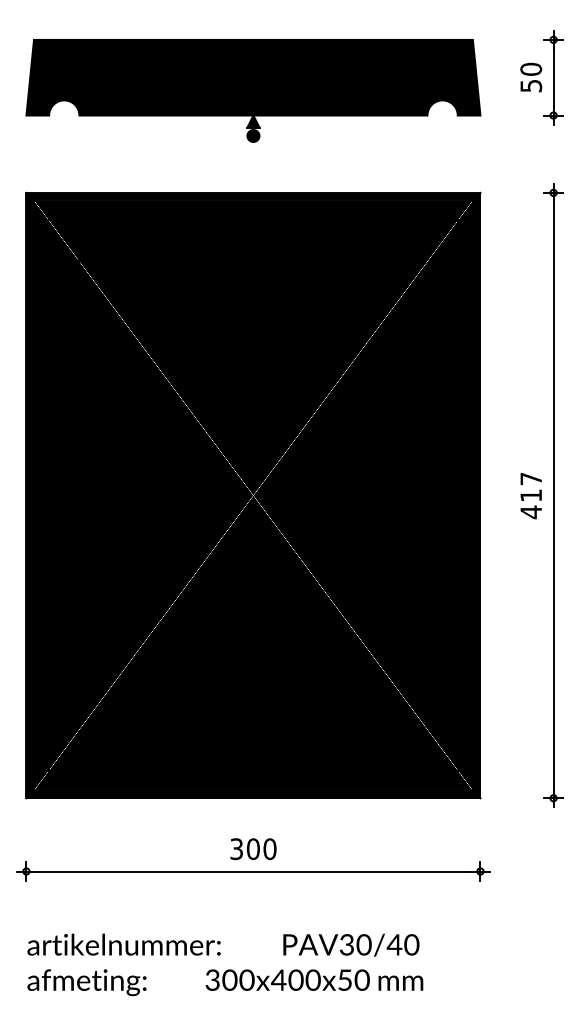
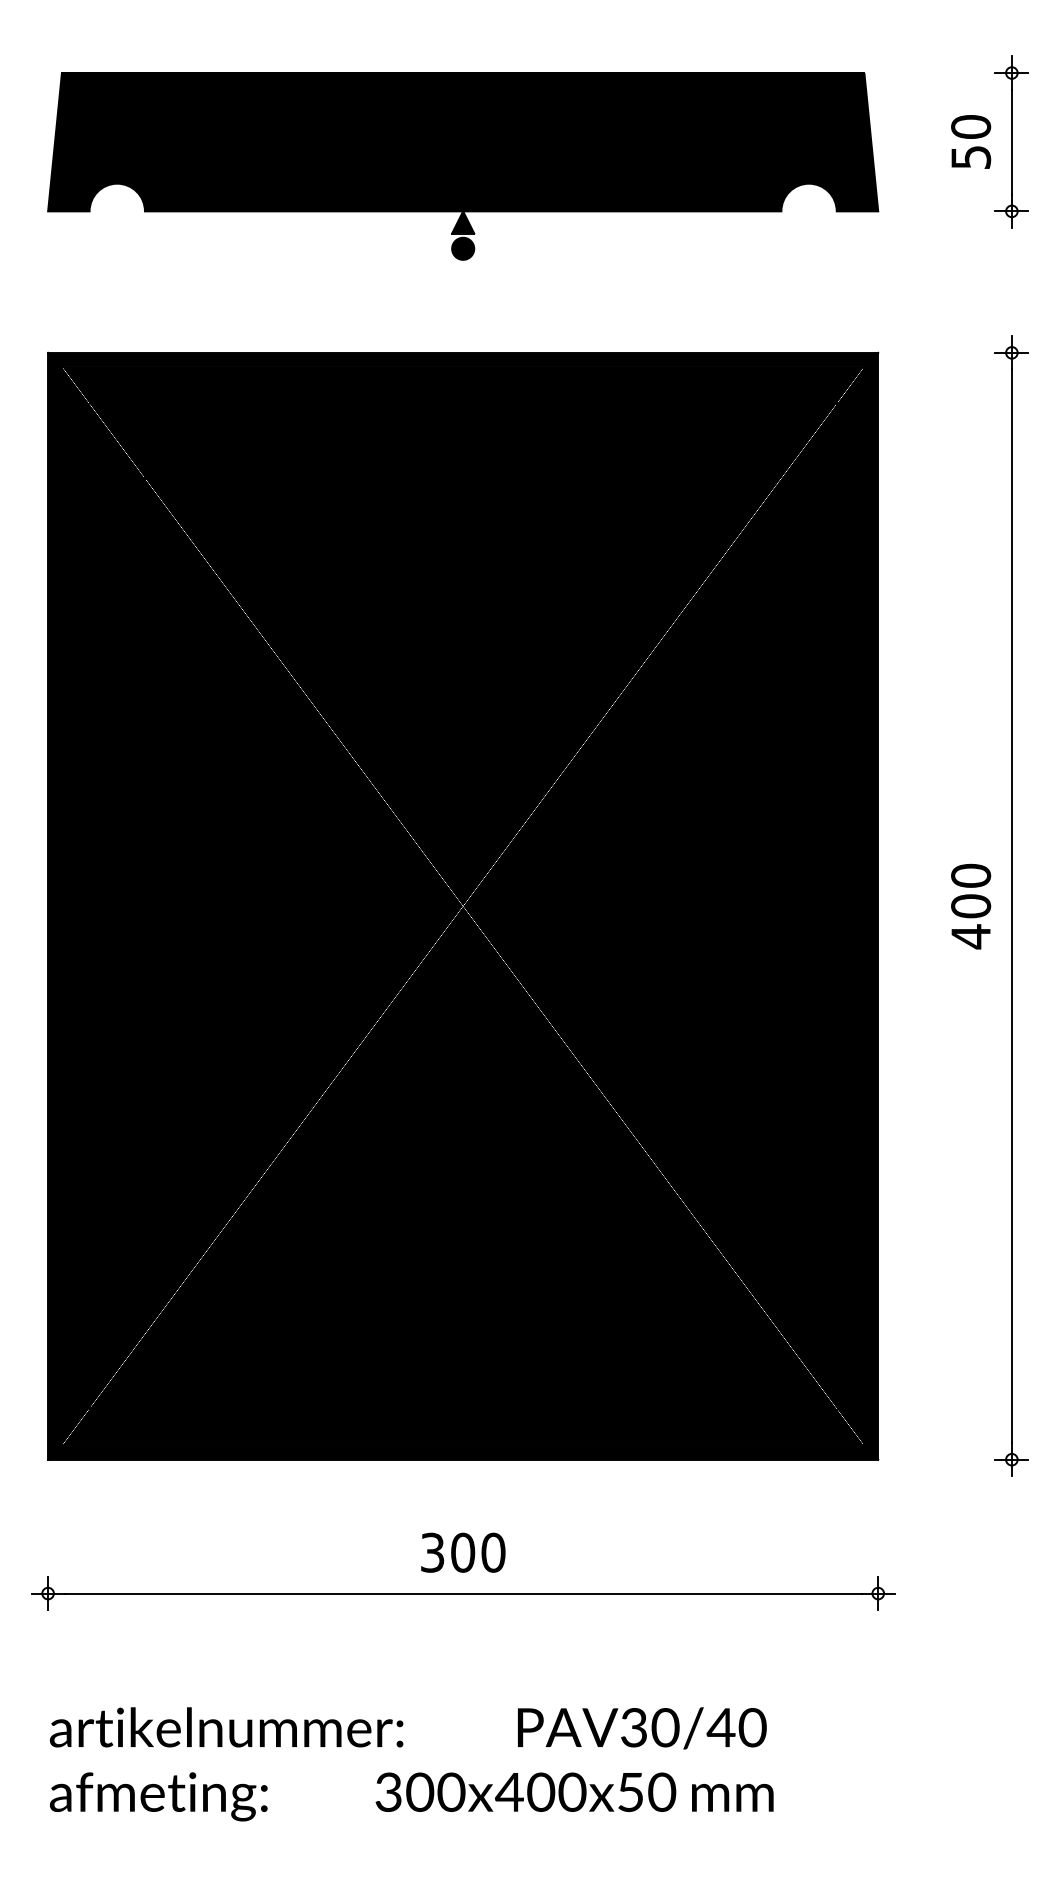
text: (531, 487) -> (971, 891), 417 -> 400

